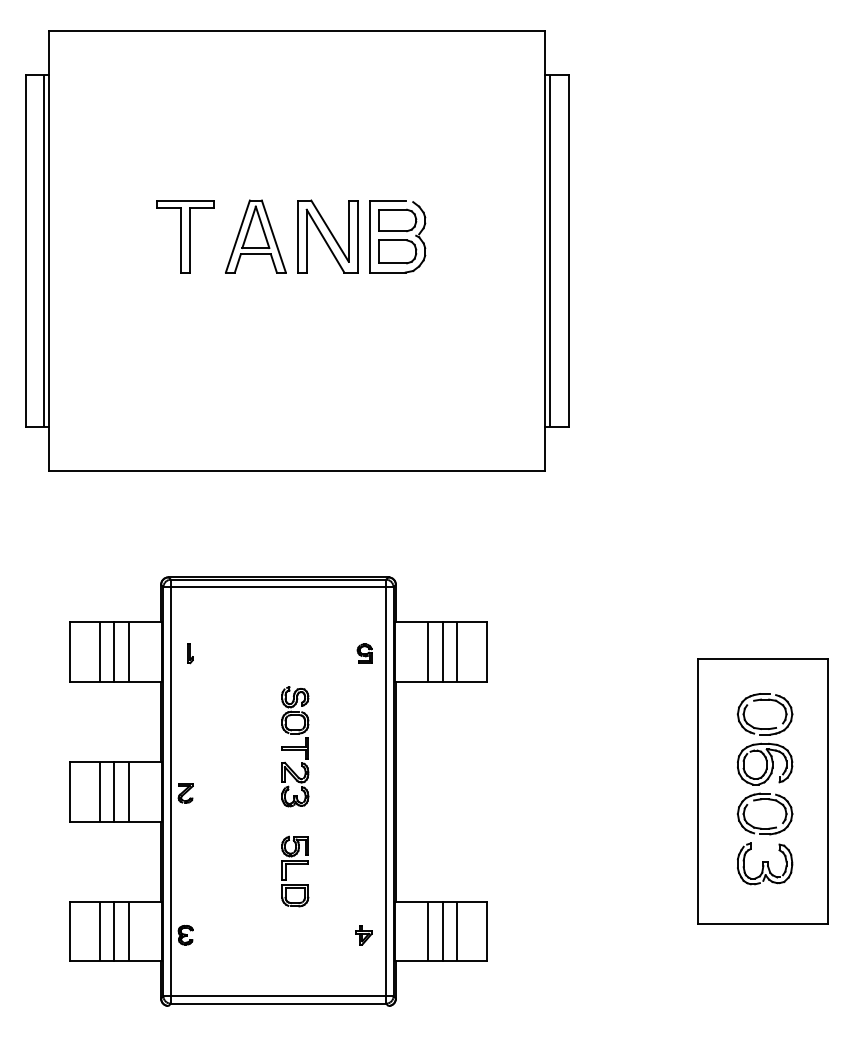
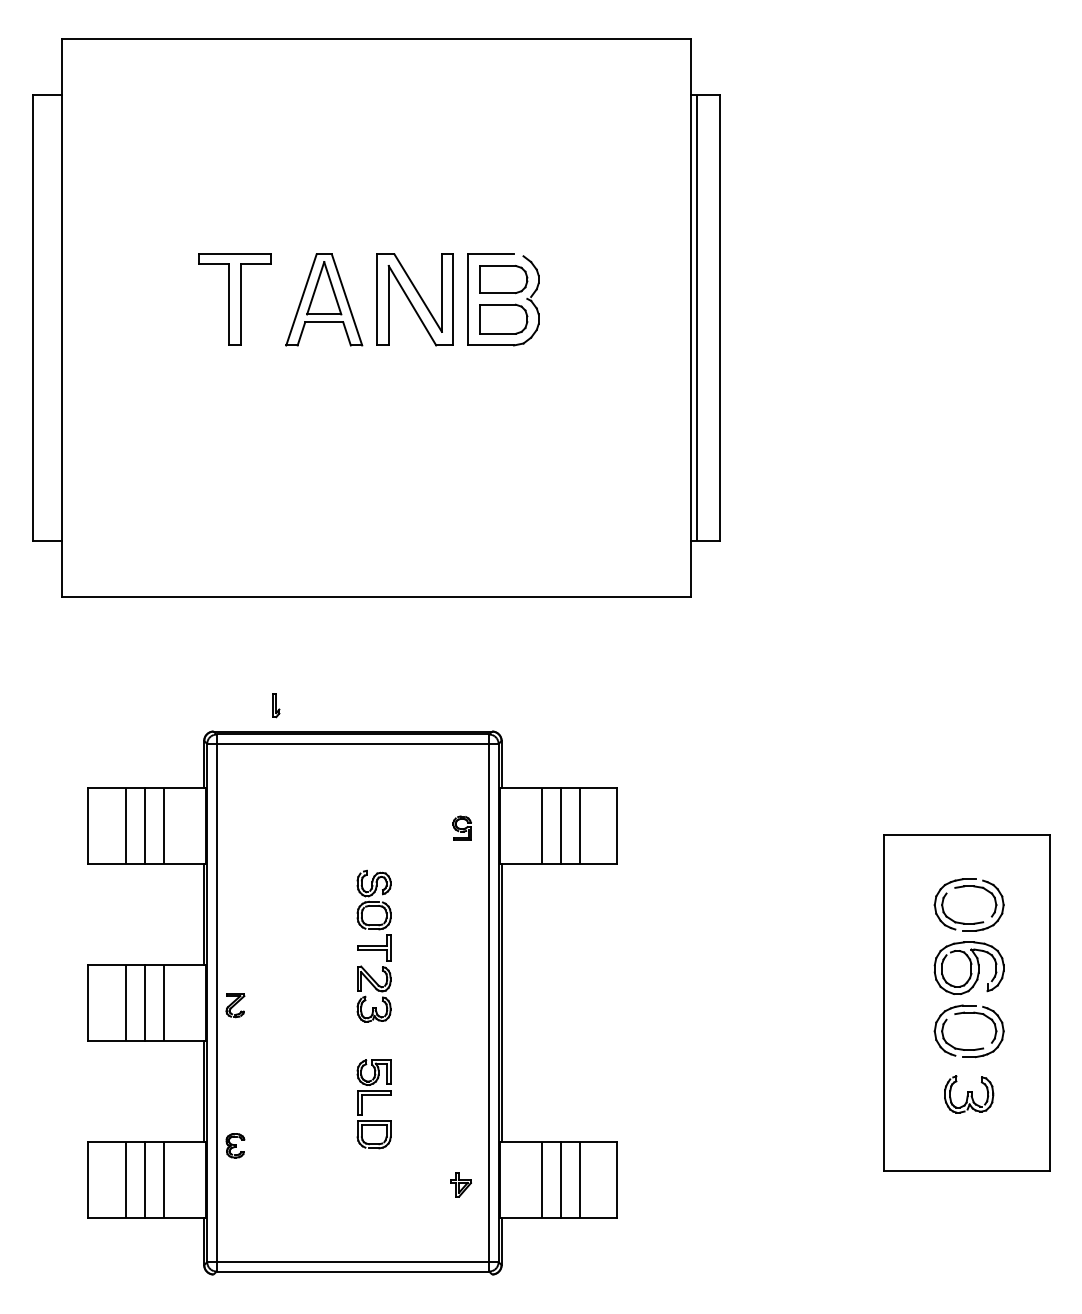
line: (44, 251) -> (56, 318), removed
part: (190, 653) -> (276, 705), moved
part: (764, 863) -> (968, 1094), size x0.7
part: (185, 934) -> (235, 1145), moved

